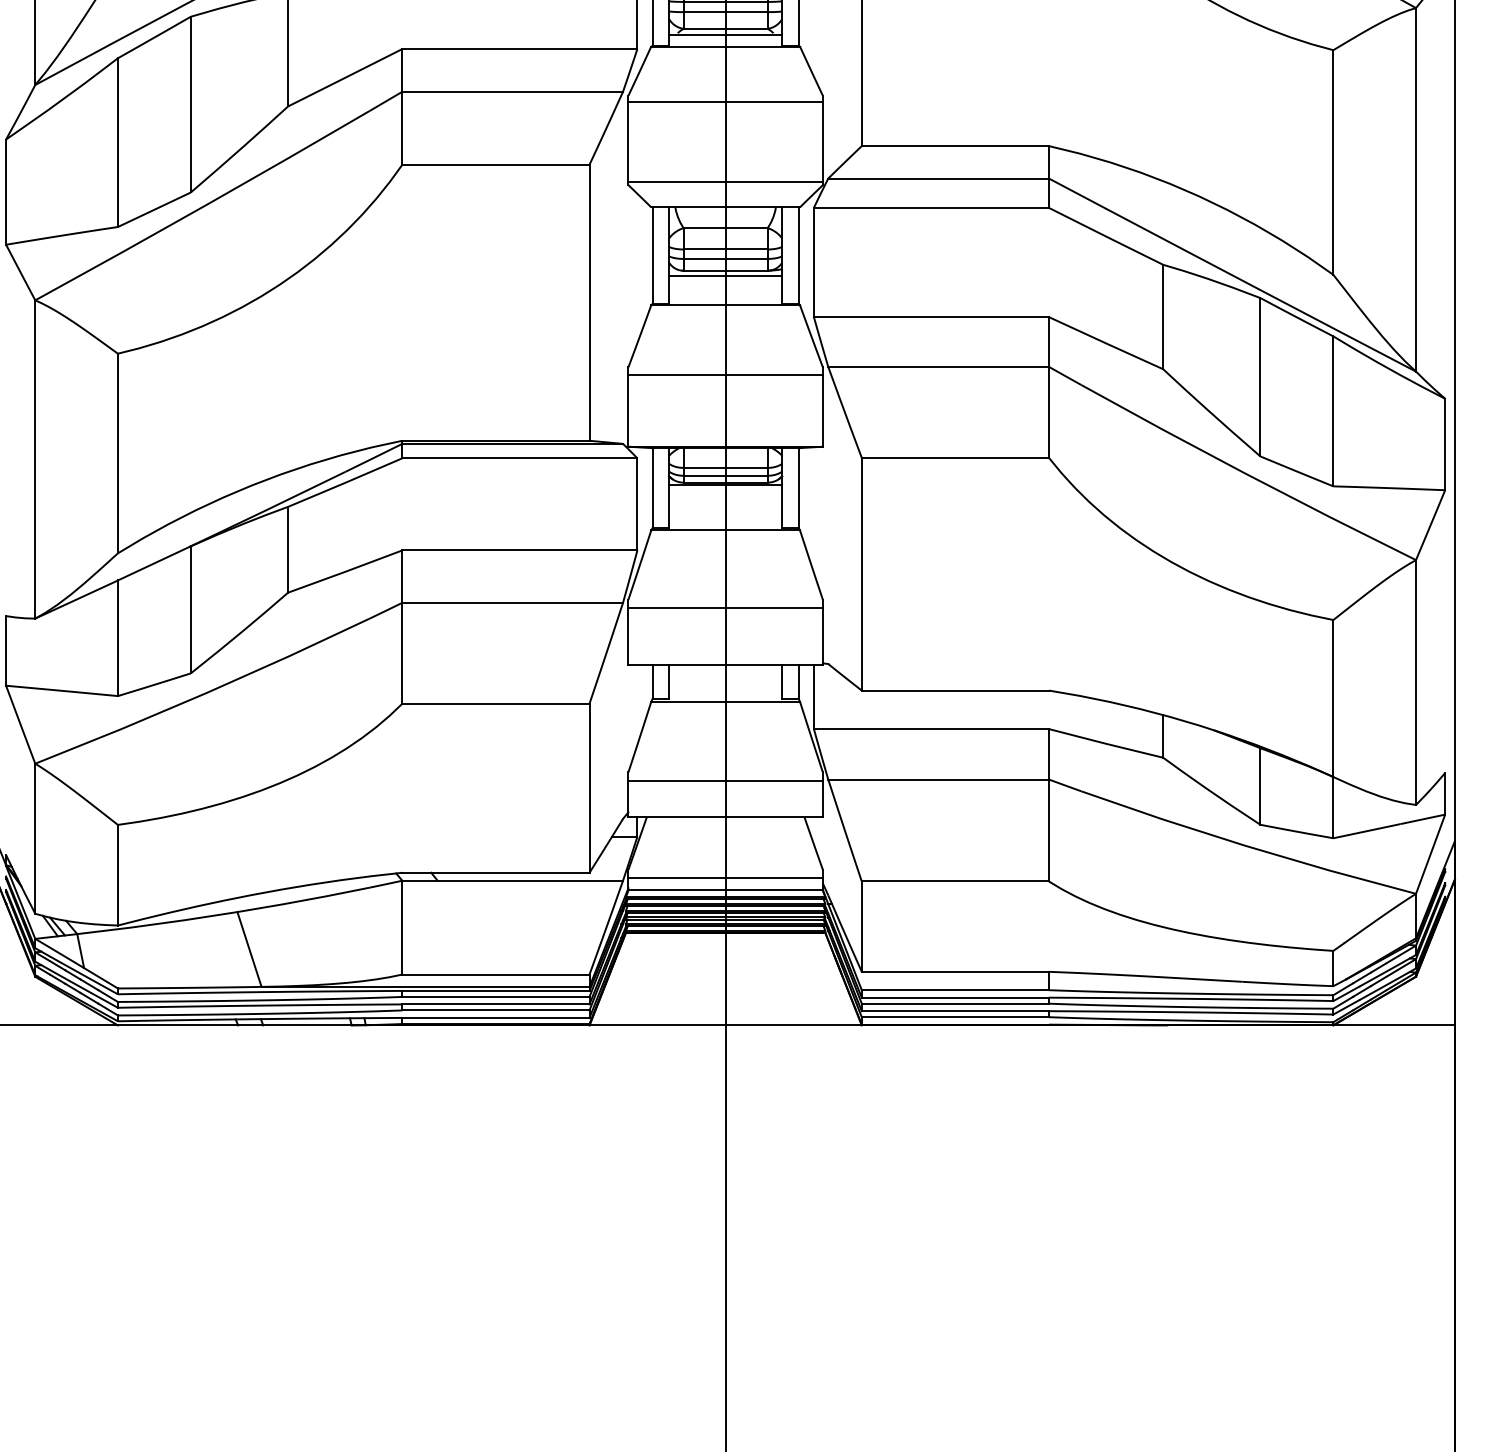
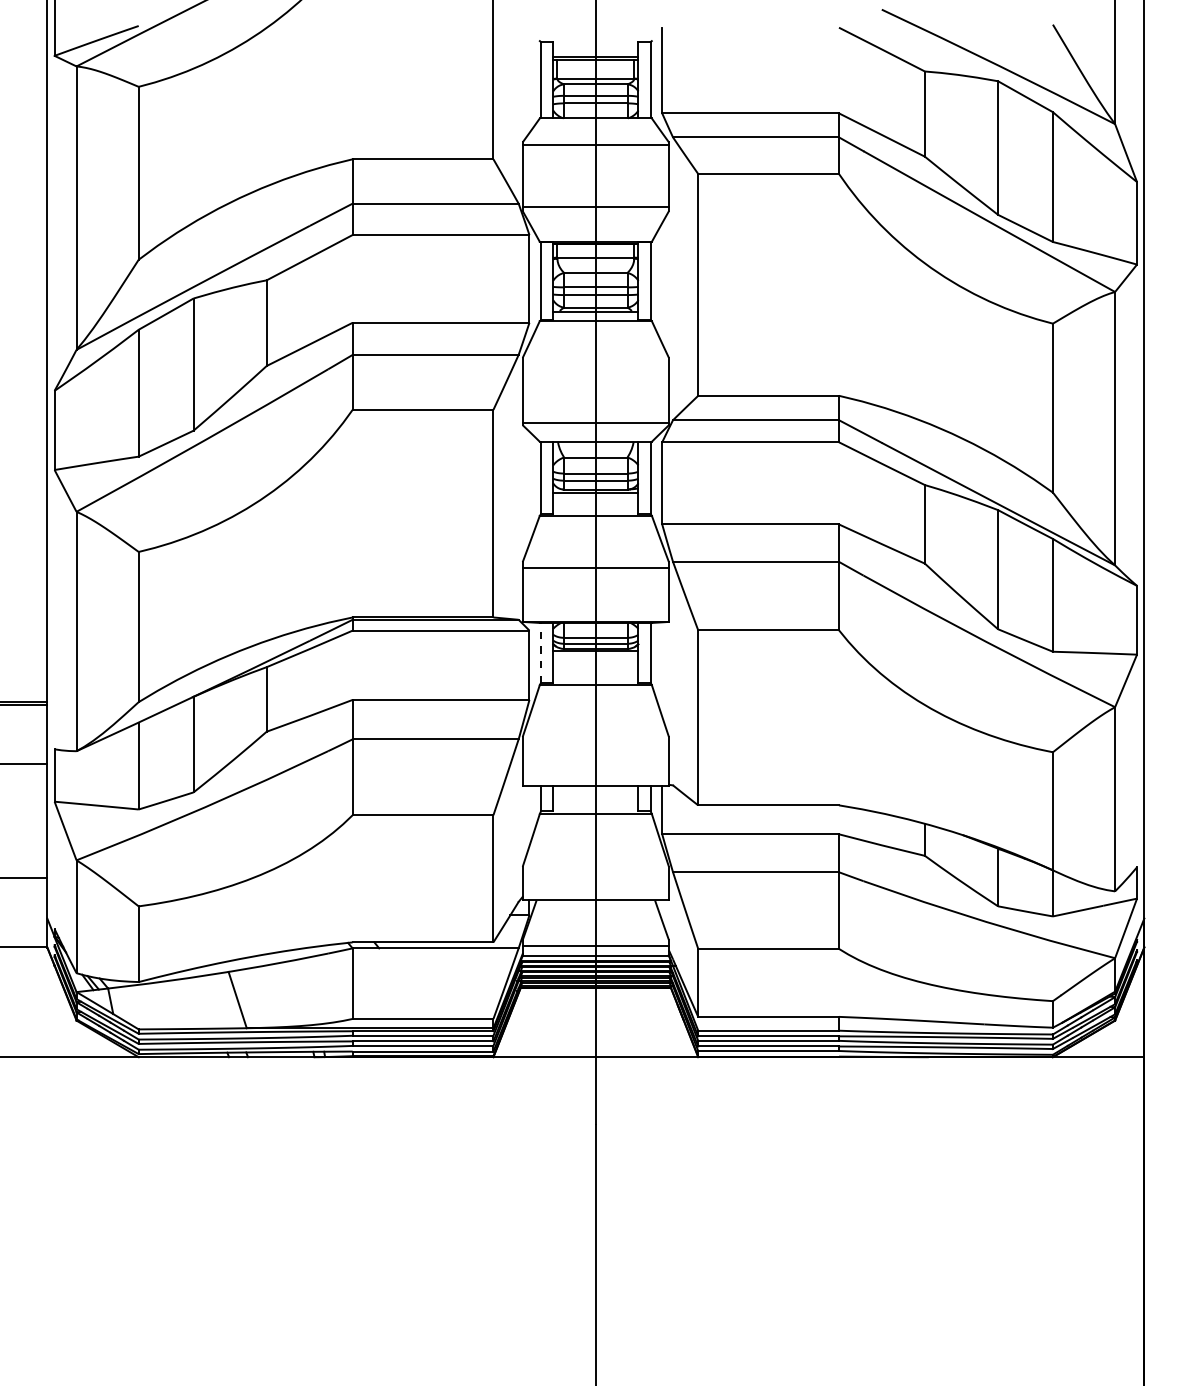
line: (725, 101) -> (595, 362), removed
line: (652, 487) -> (540, 652), solid -> dashed
line: (725, 608) -> (595, 743), removed
line: (725, 781) -> (595, 873), removed

